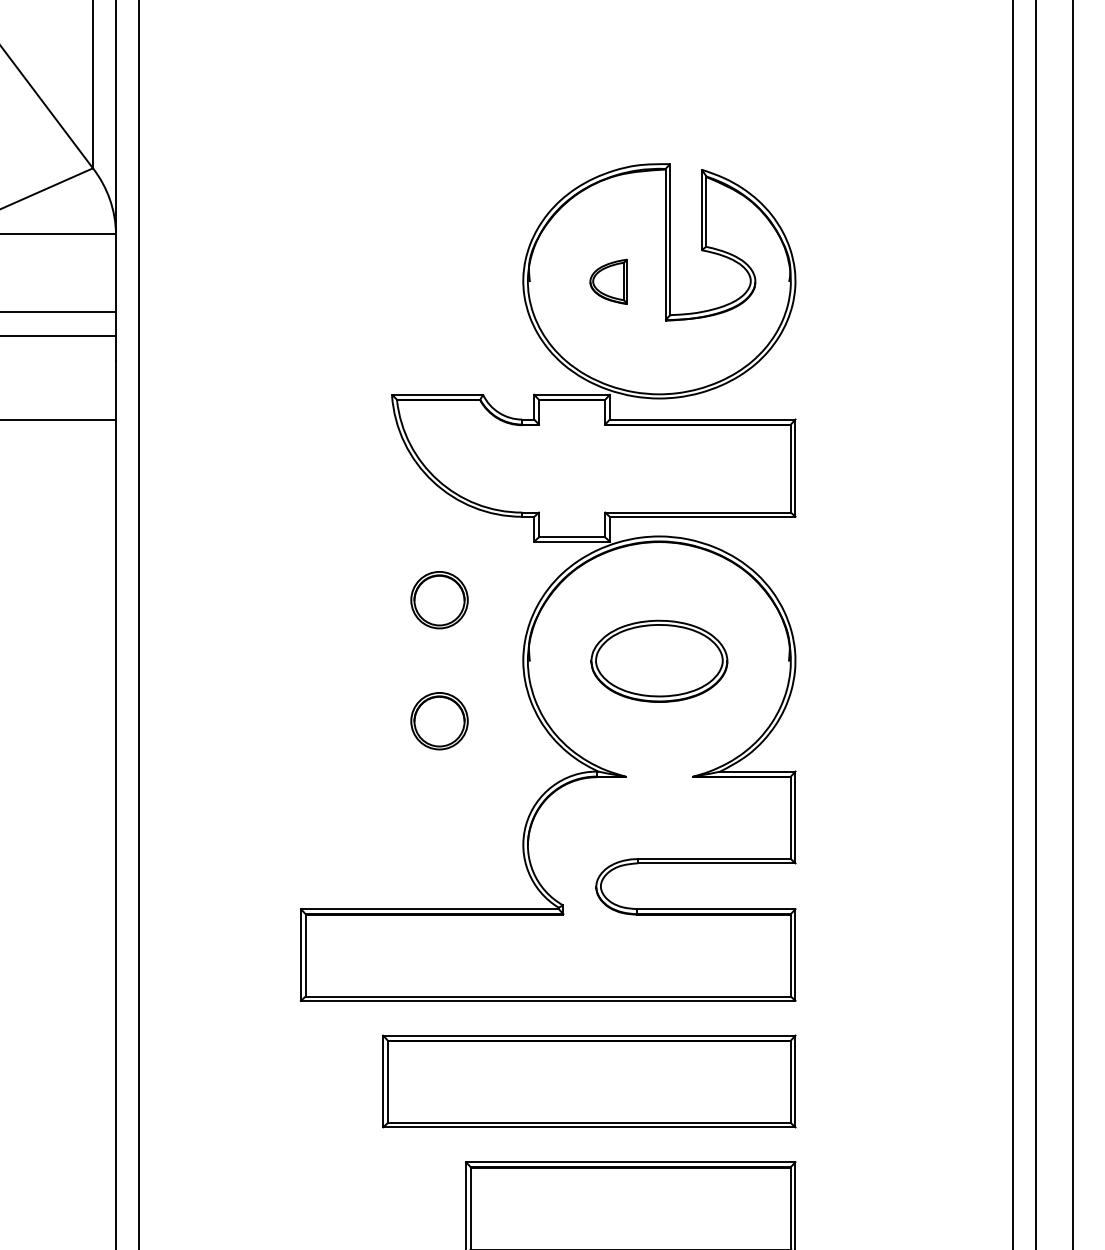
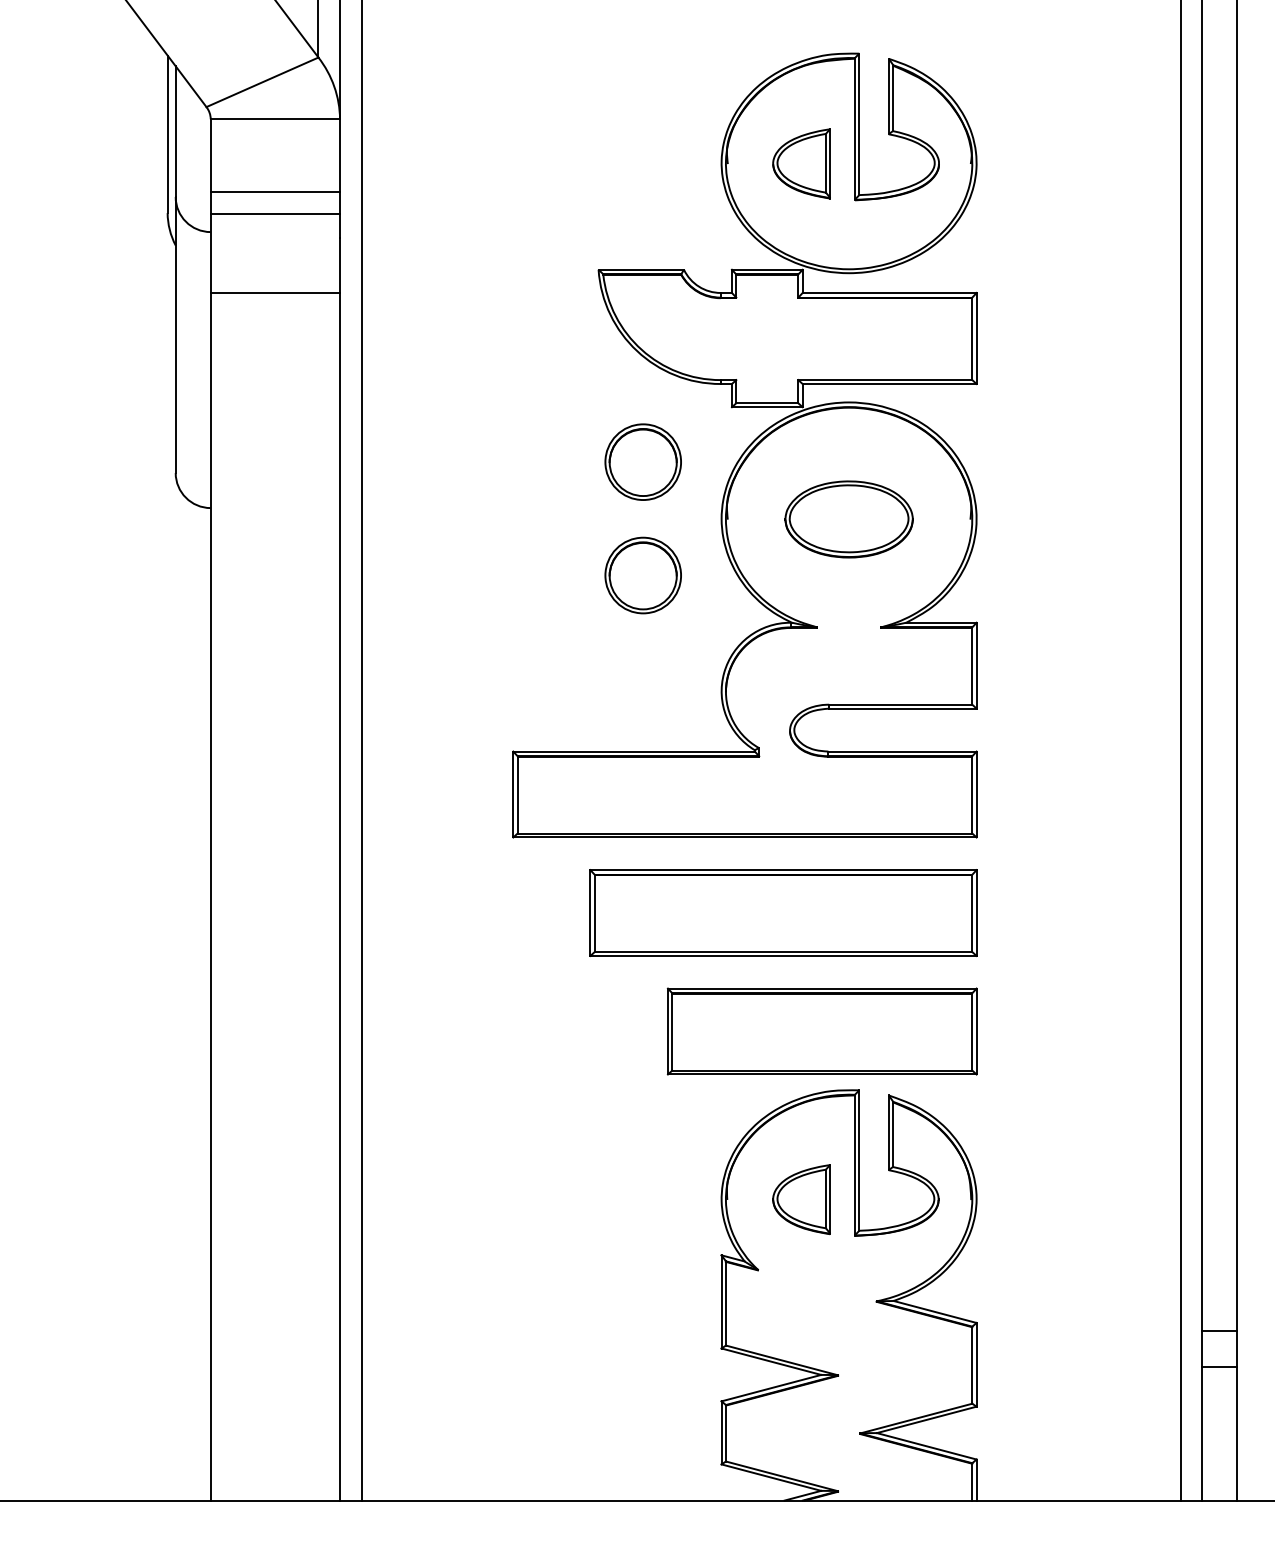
part: (608, 281) -> (801, 163), size x1.67
part: (438, 599) -> (642, 461), size x1.43
part: (438, 721) -> (642, 575), size x1.43

